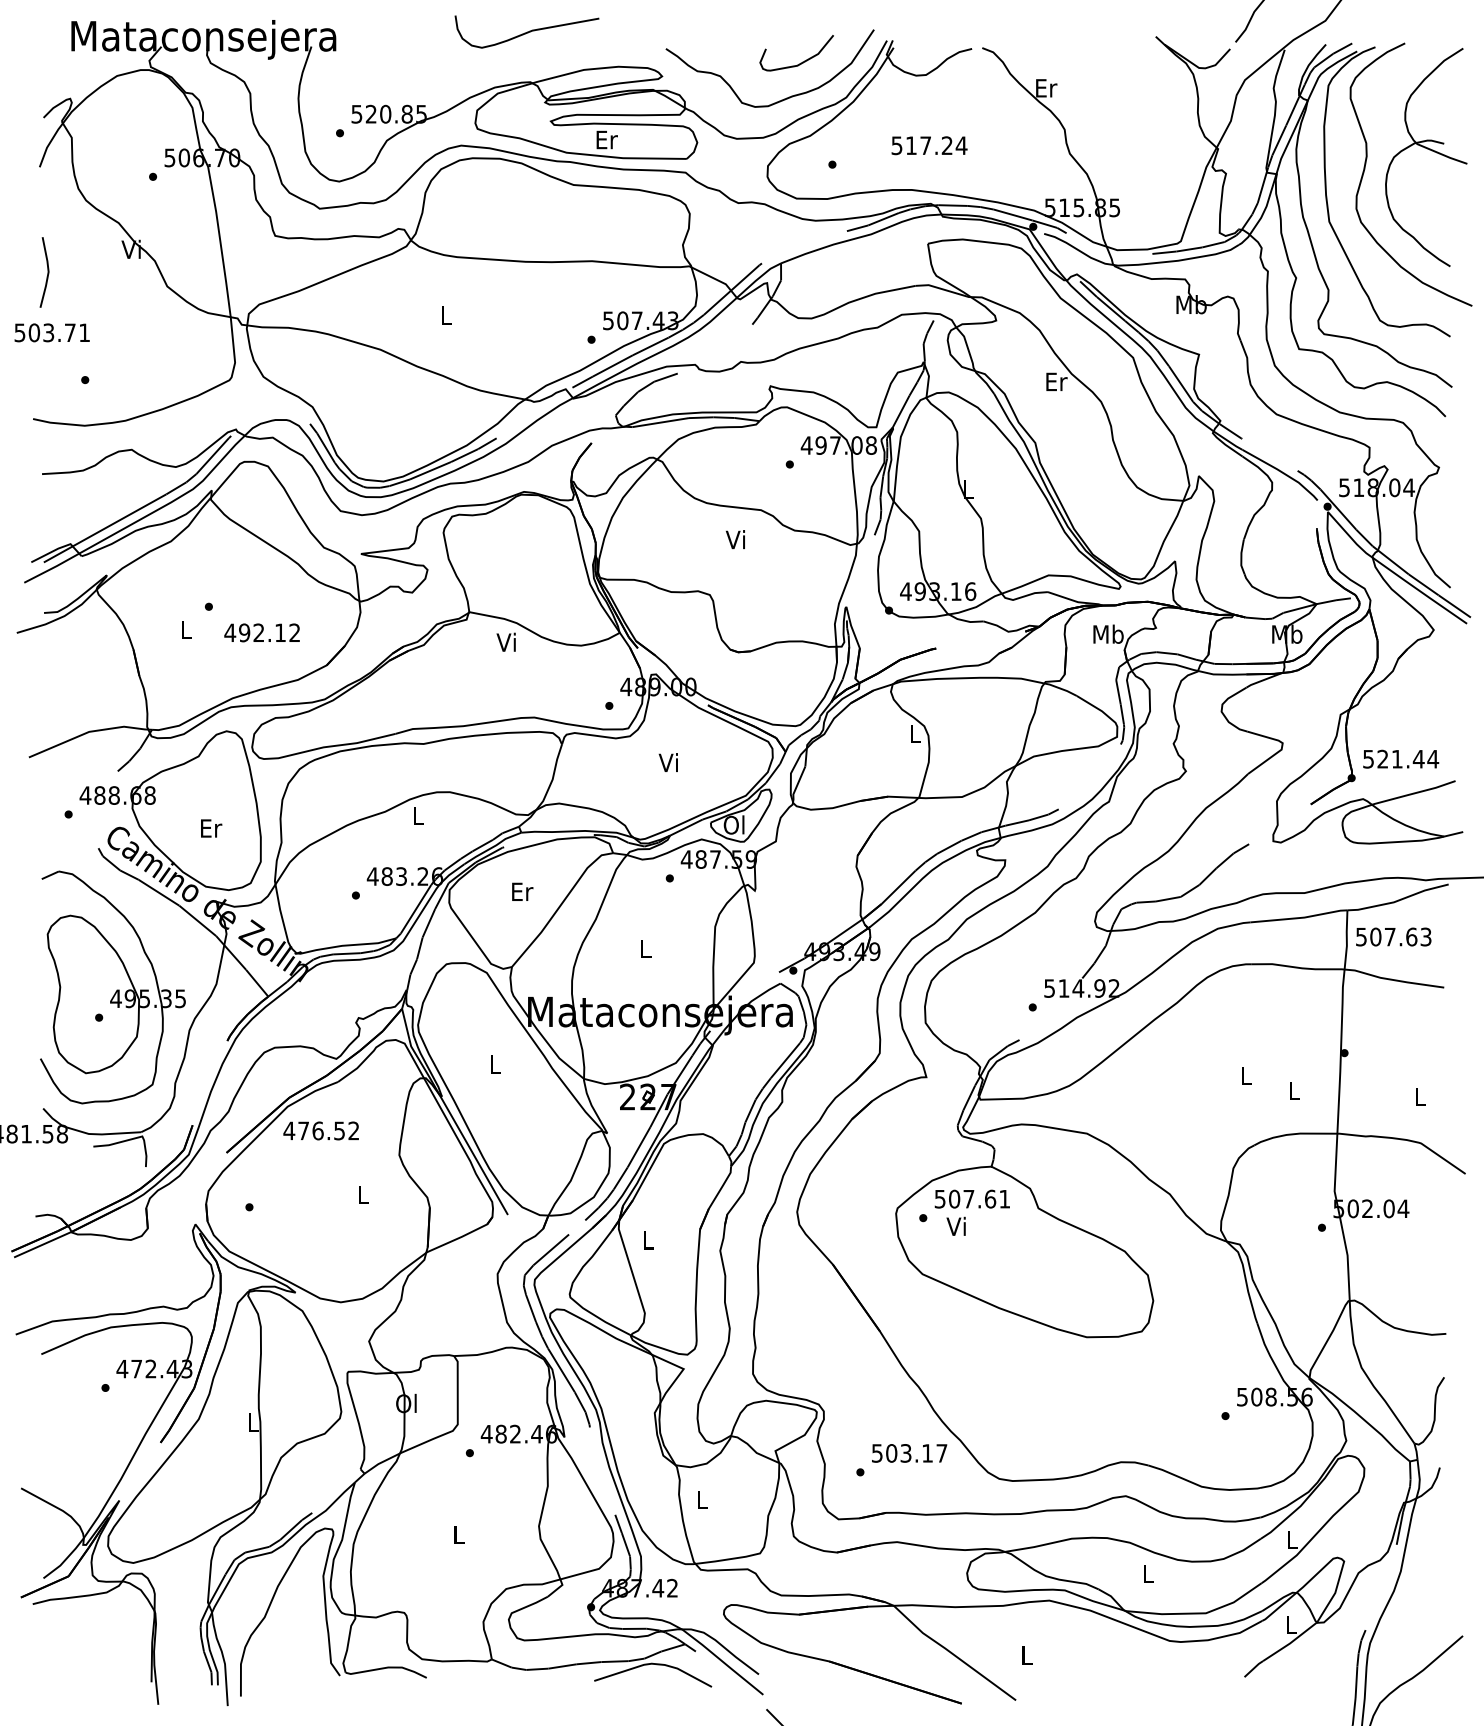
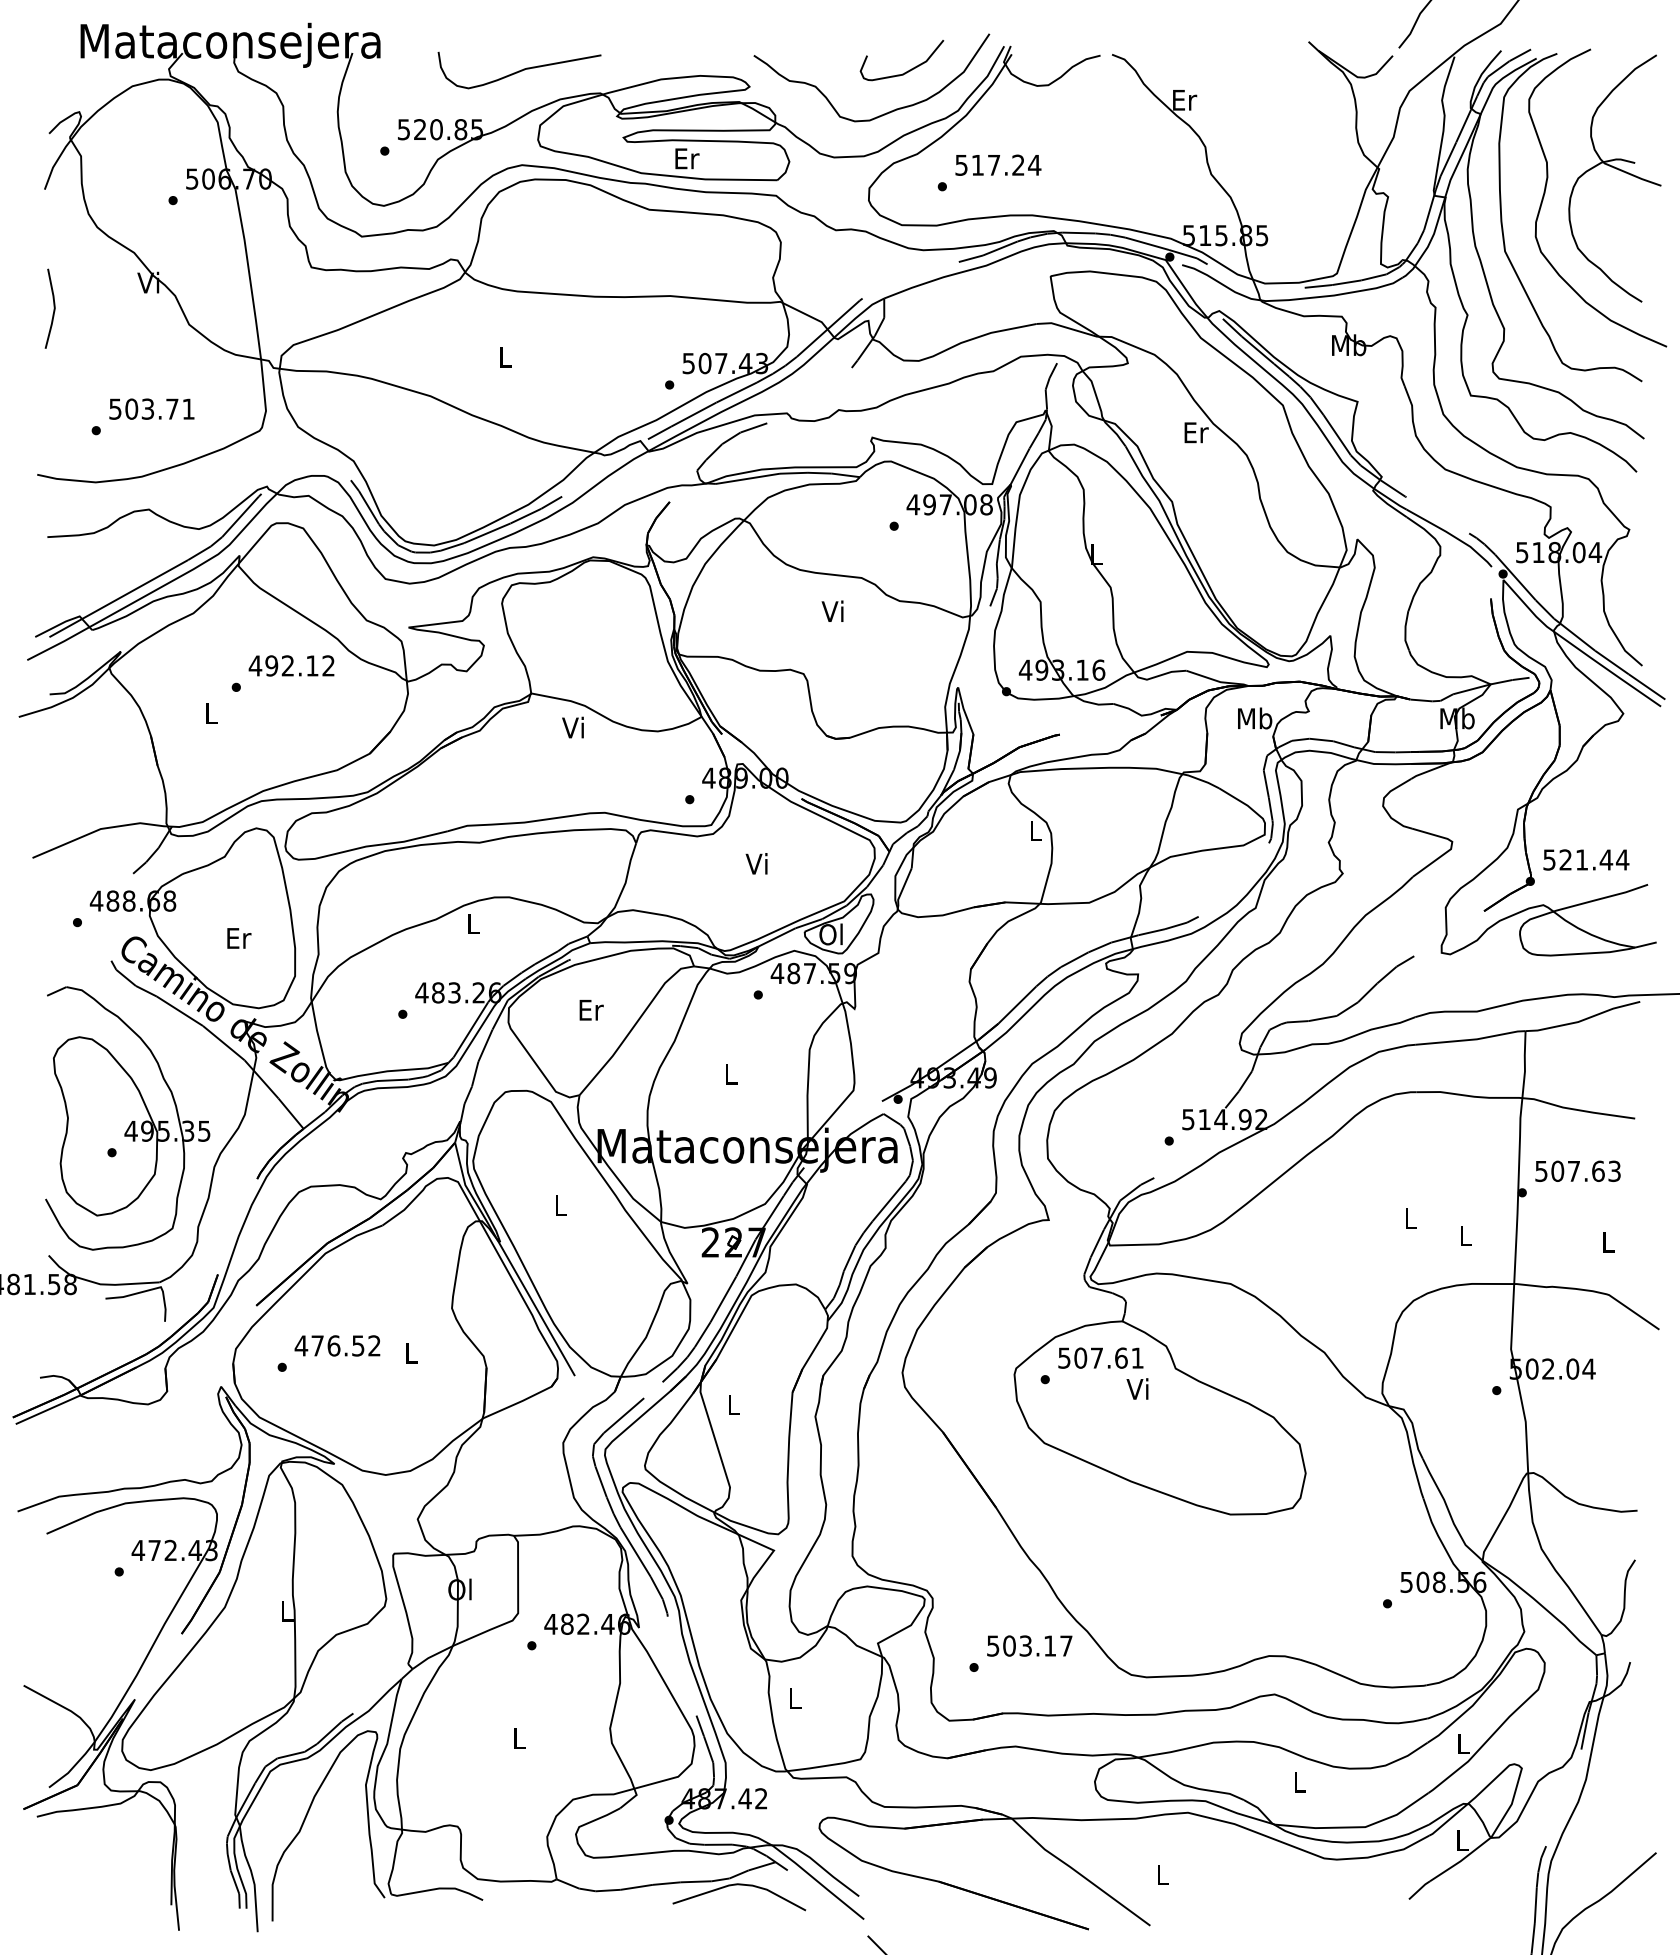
curve: (526, 32) -> (519, 70), moved
text: (929, 145) -> (998, 164), moved
text: (51, 332) -> (151, 408), moved
text: (262, 632) -> (291, 665), moved
text: (1393, 936) -> (1577, 1170), moved
text: (321, 1130) -> (337, 1345), moved
text: (956, 1225) -> (1137, 1388), moved

